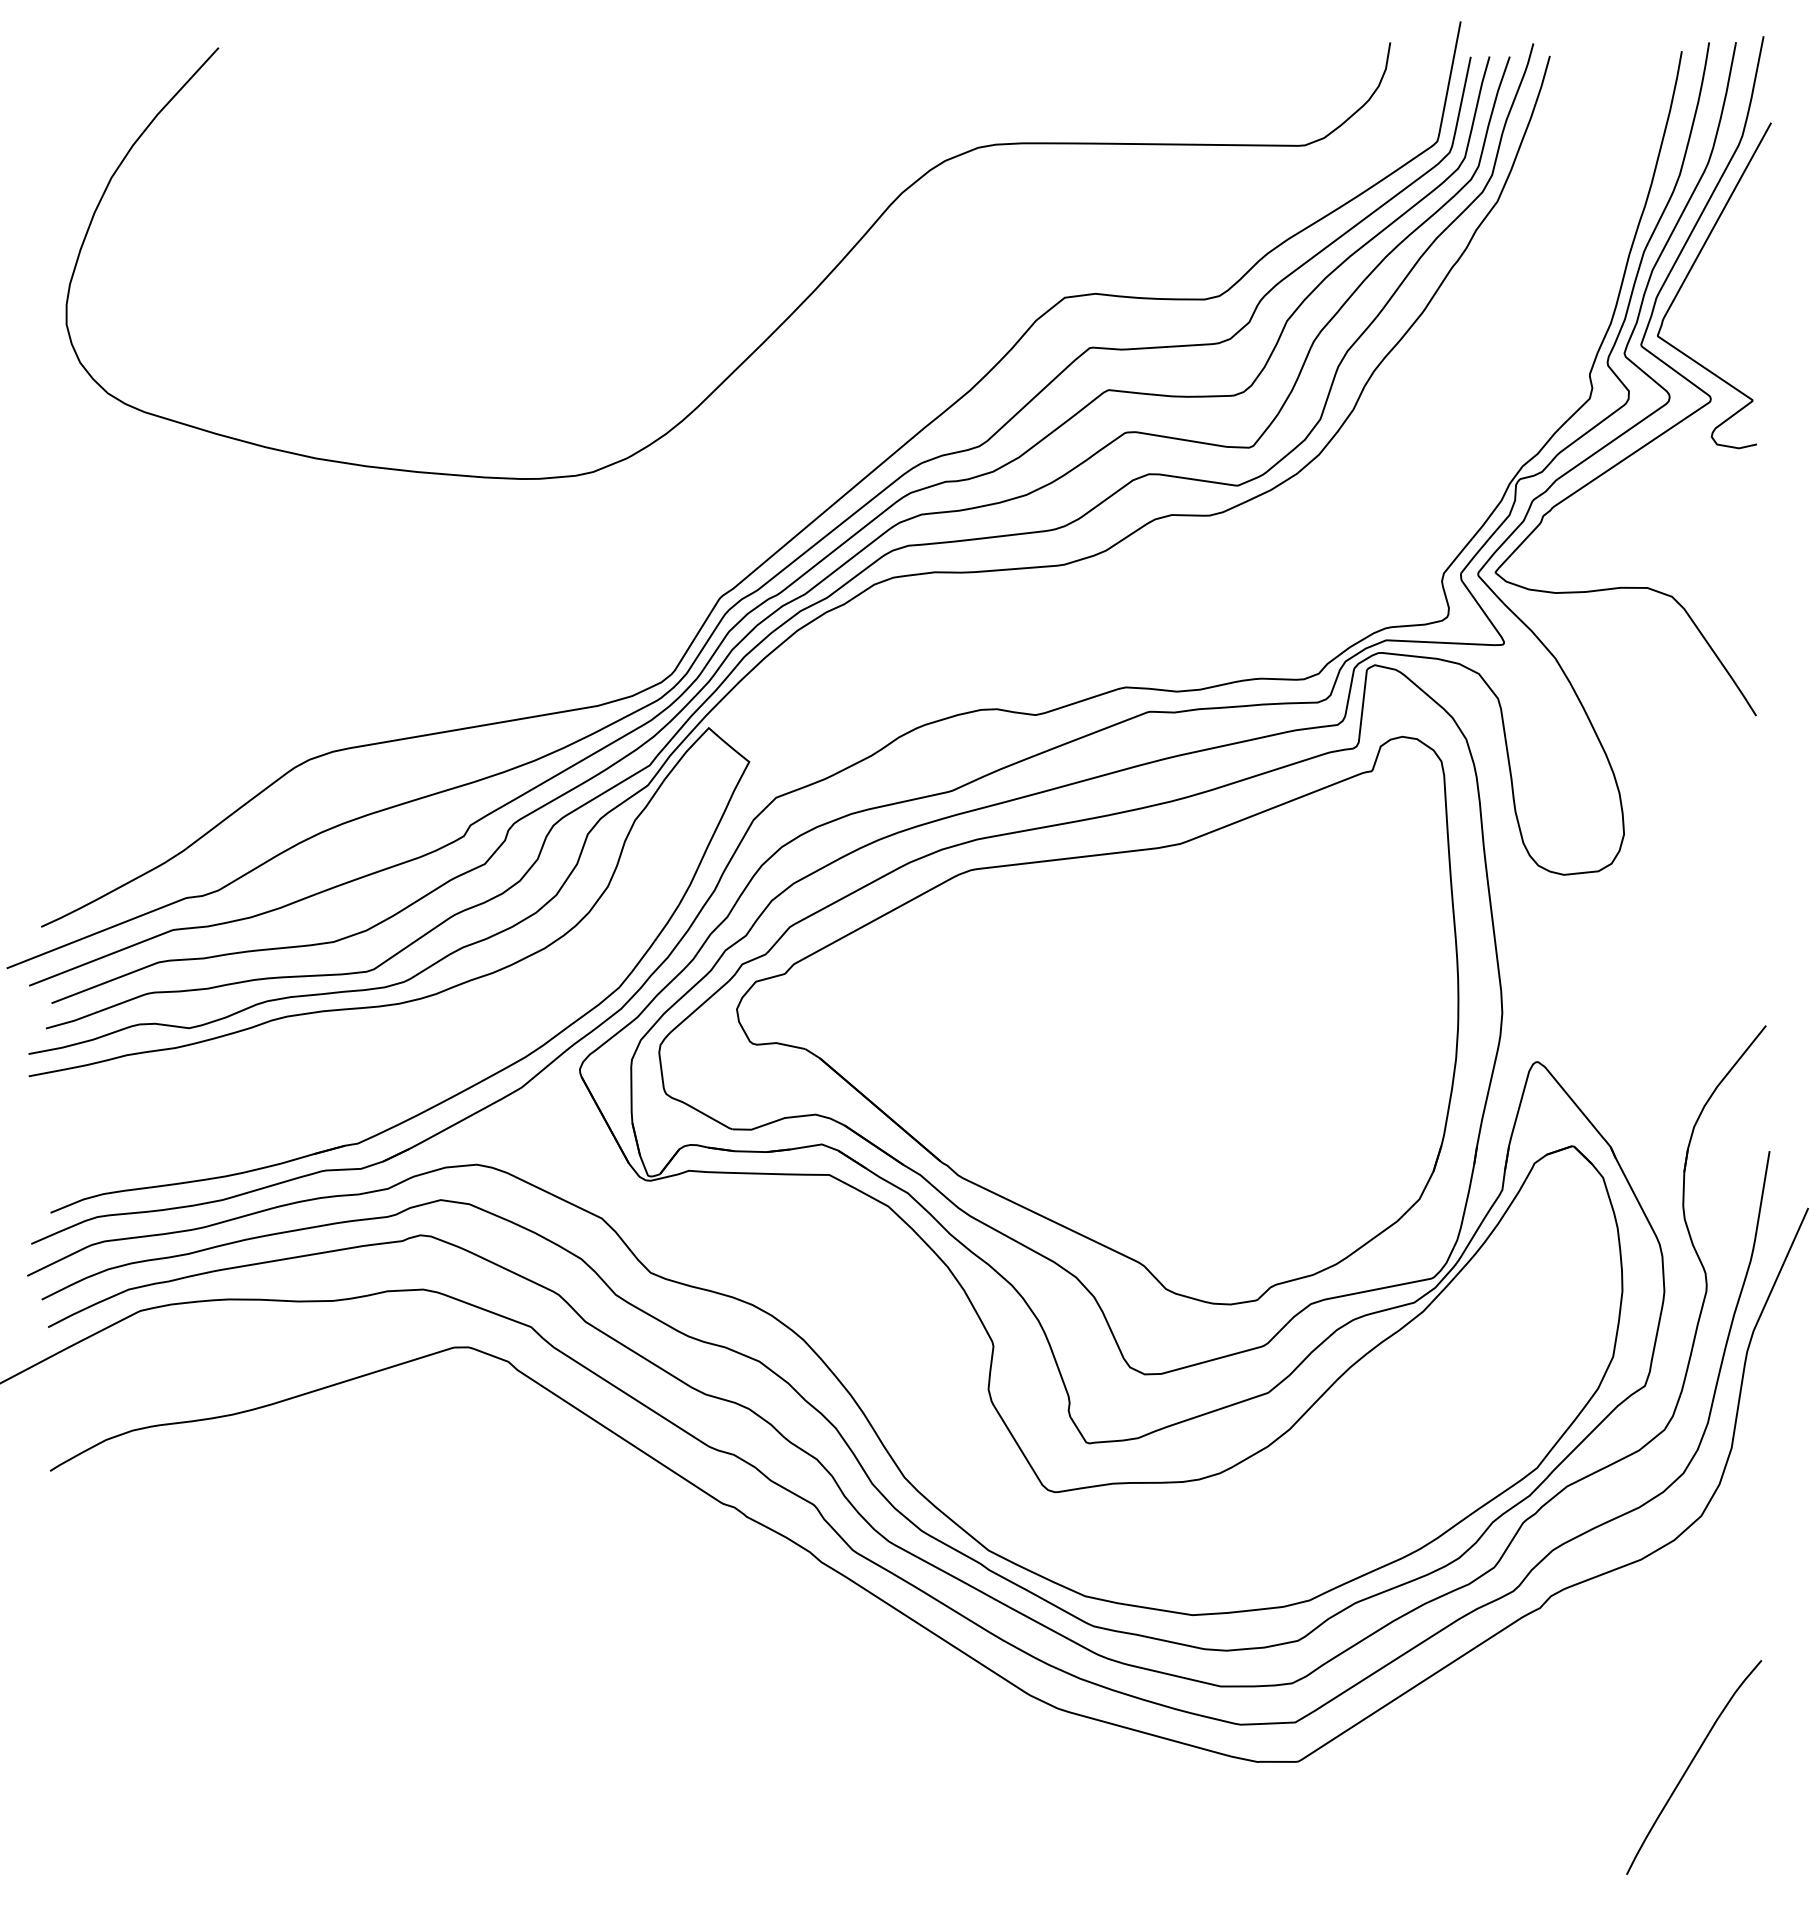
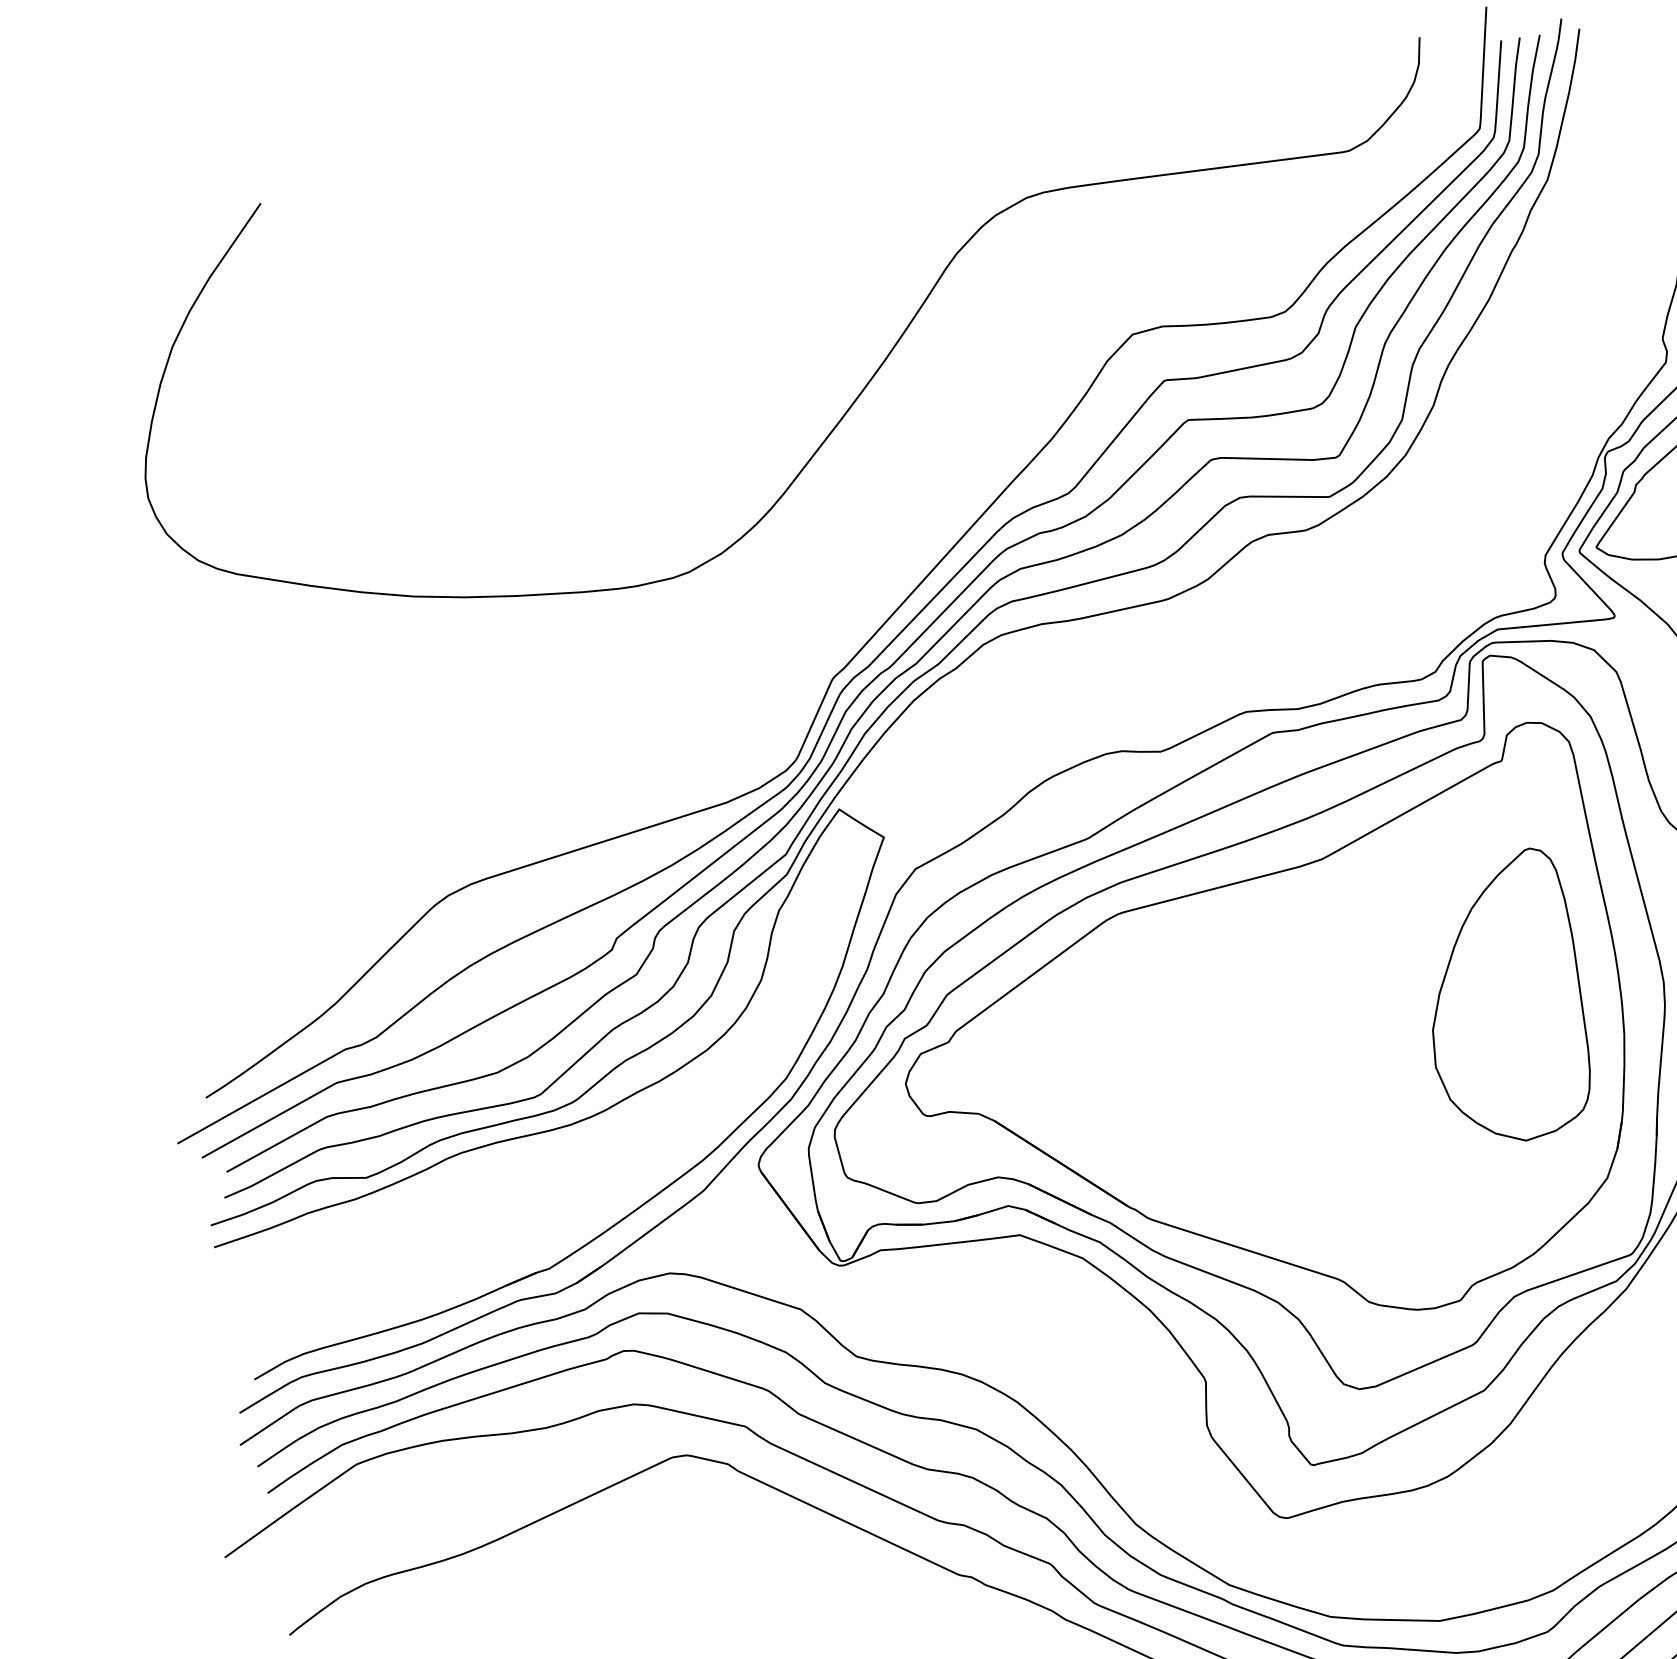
part: (1341, 1006) -> (1503, 998), added

